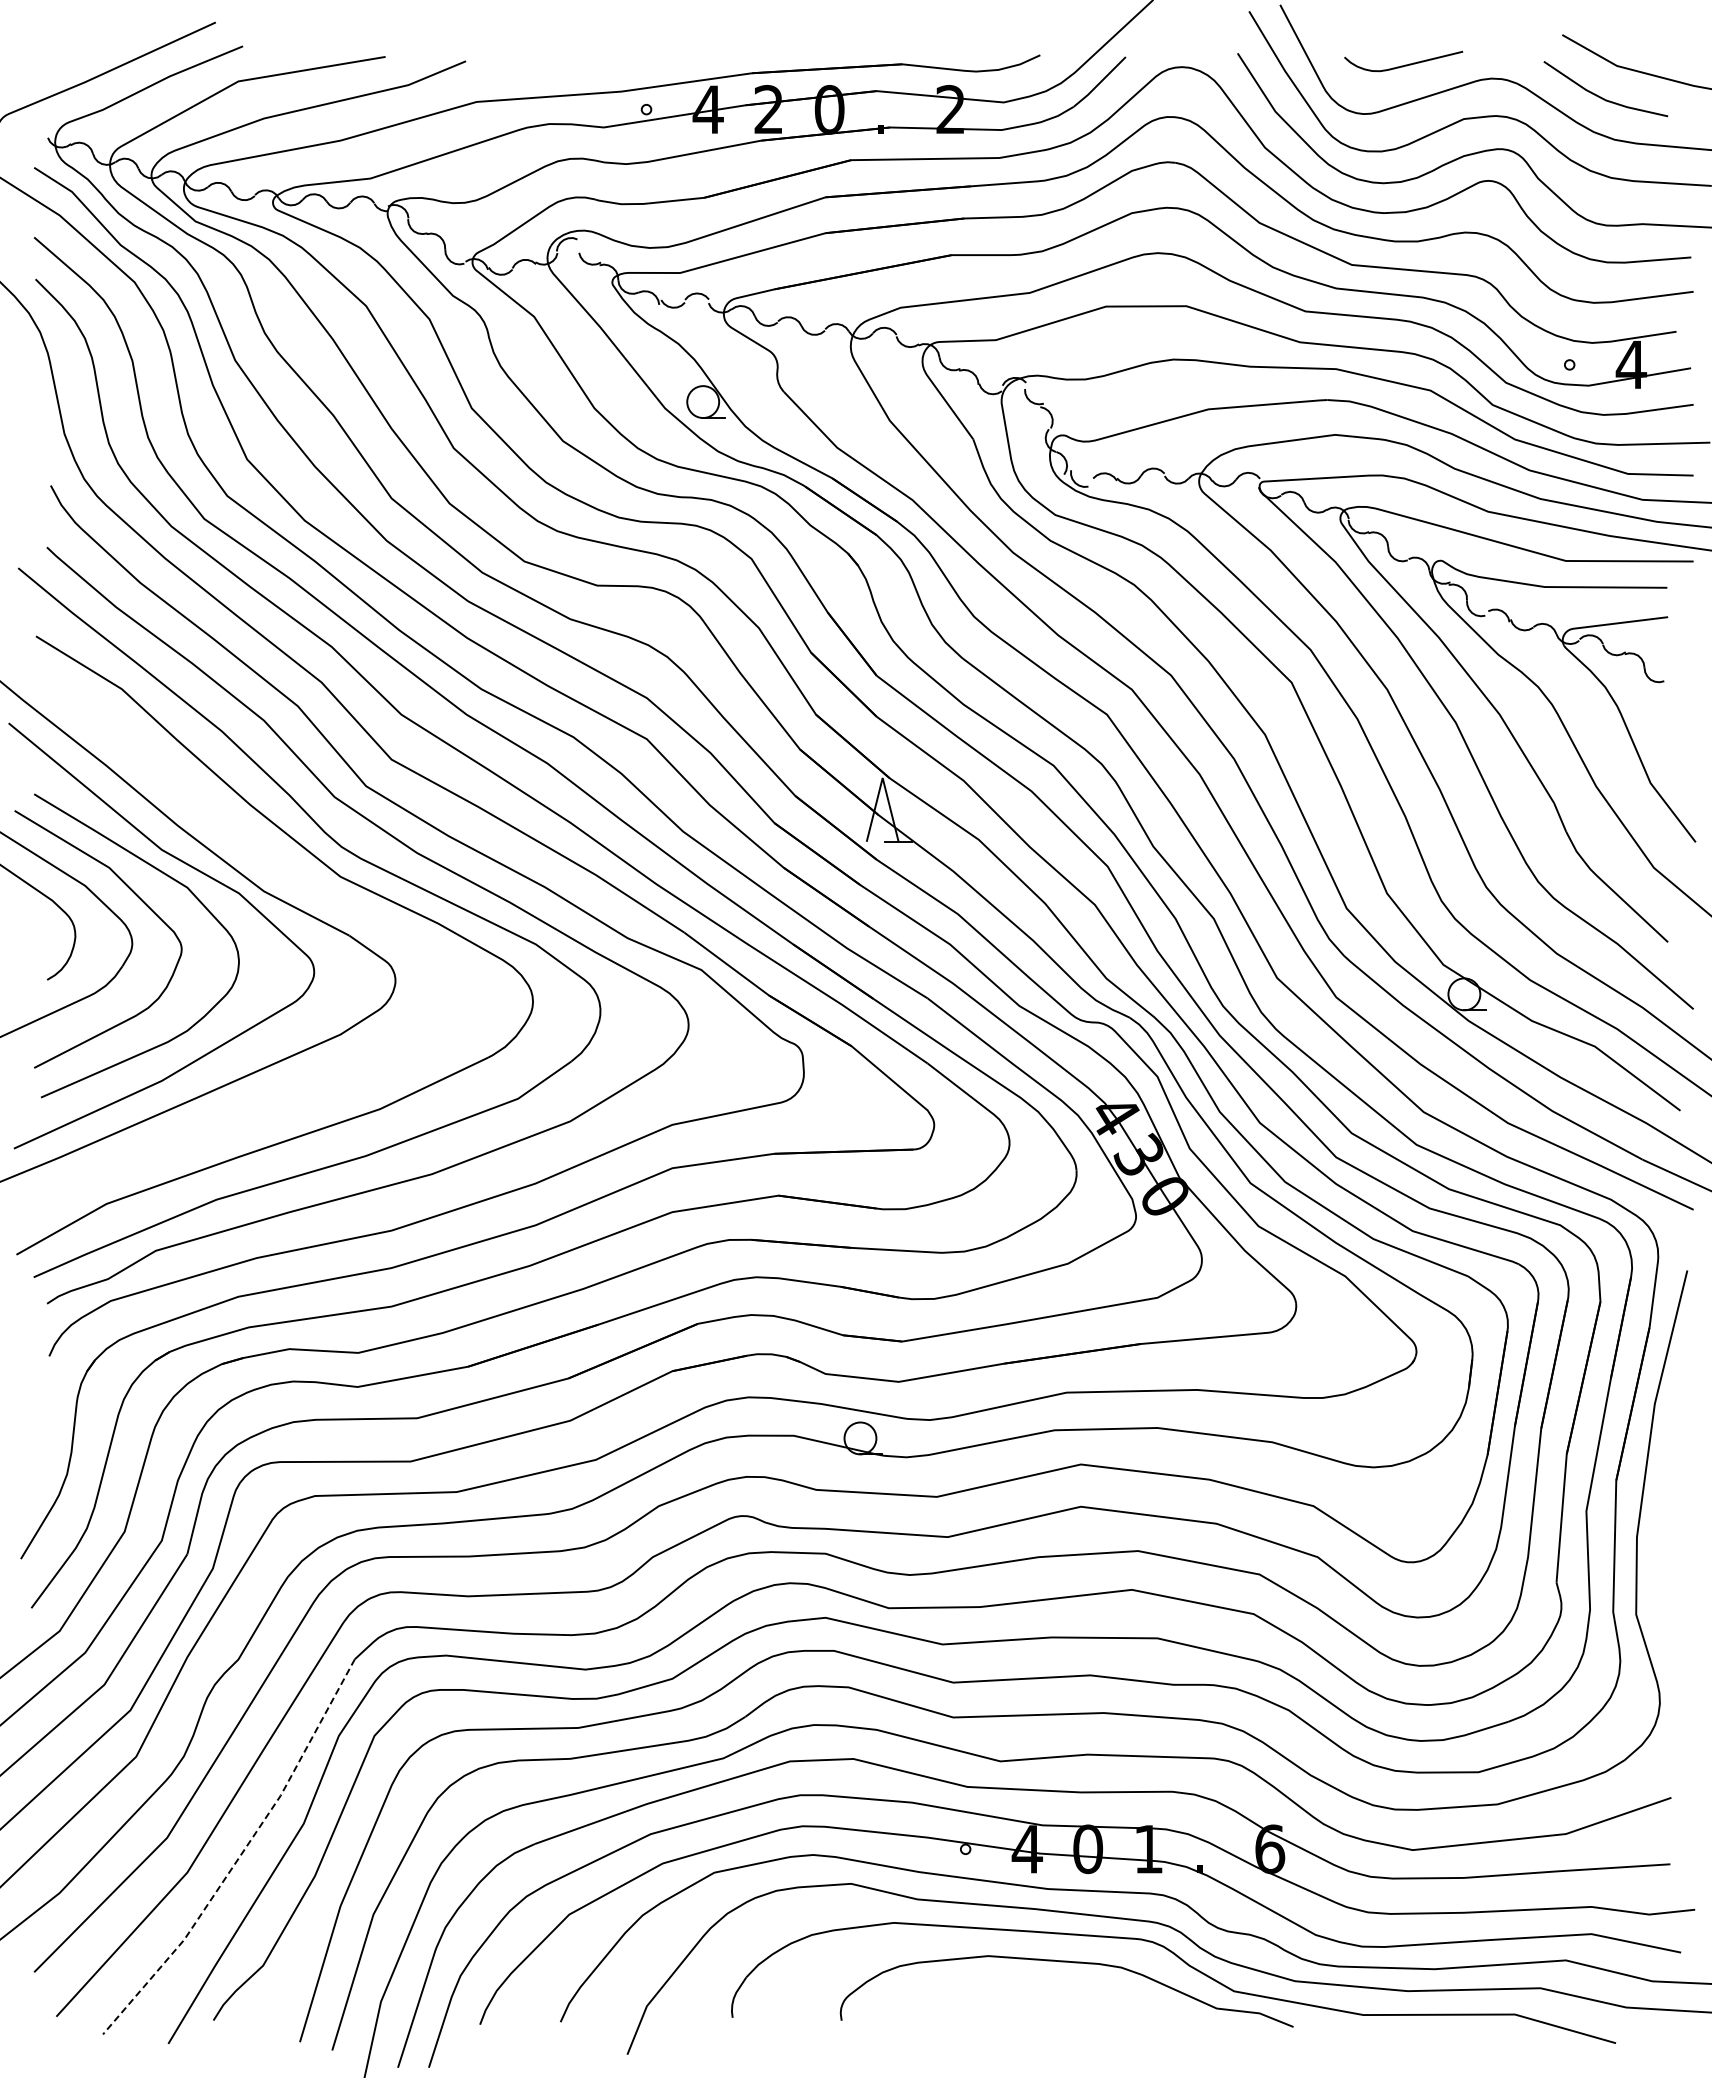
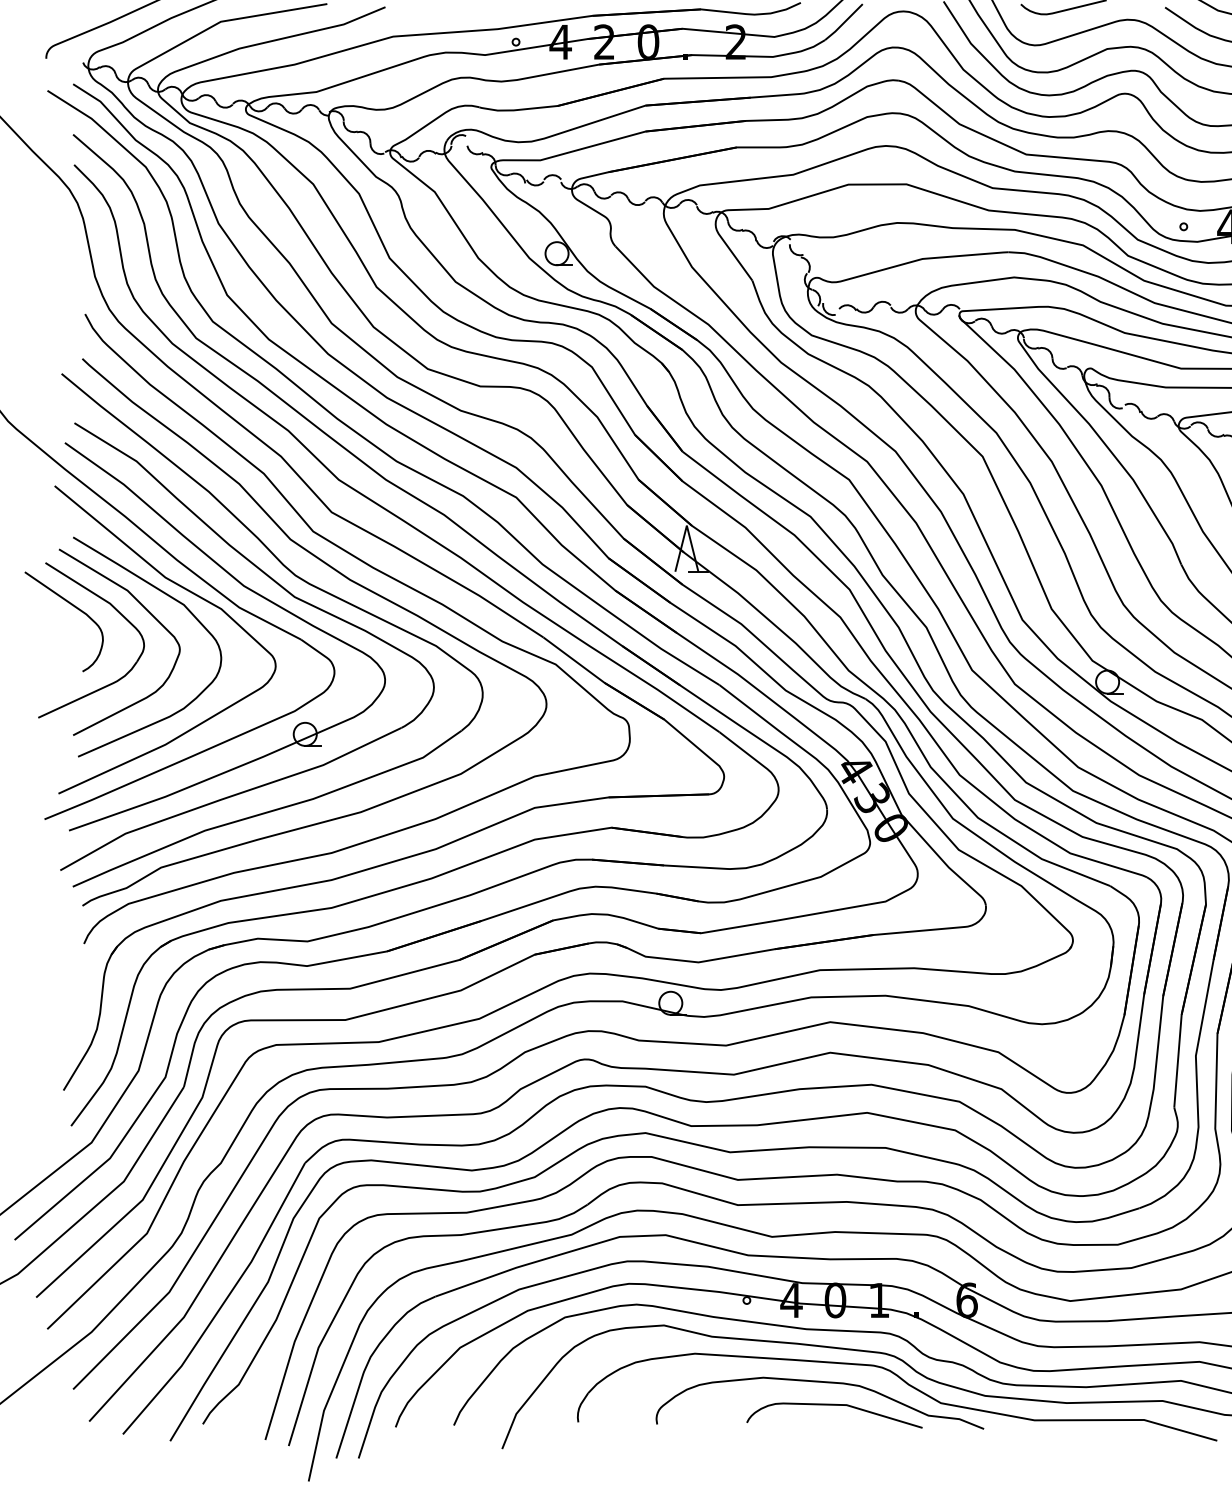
part: (283, 870) -> (253, 592), added
line: (240, 1855) -> (222, 1304), dashed -> solid
curve: (1086, 1994) -> (834, 1405), added

